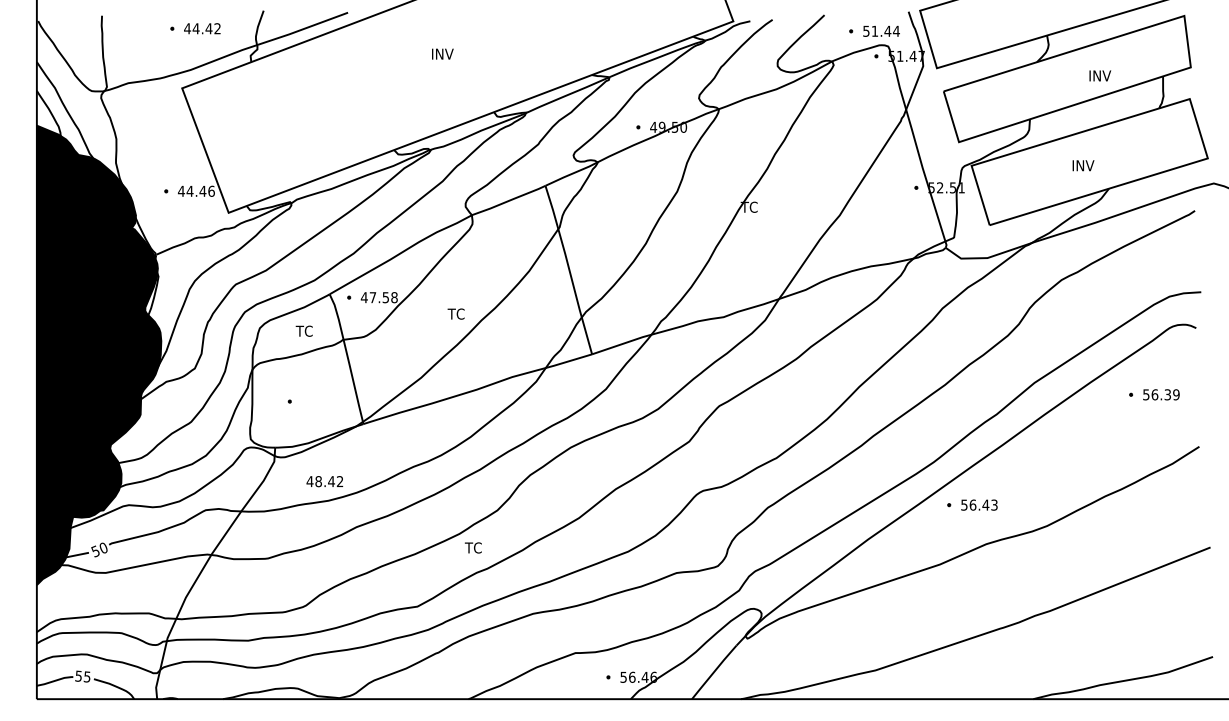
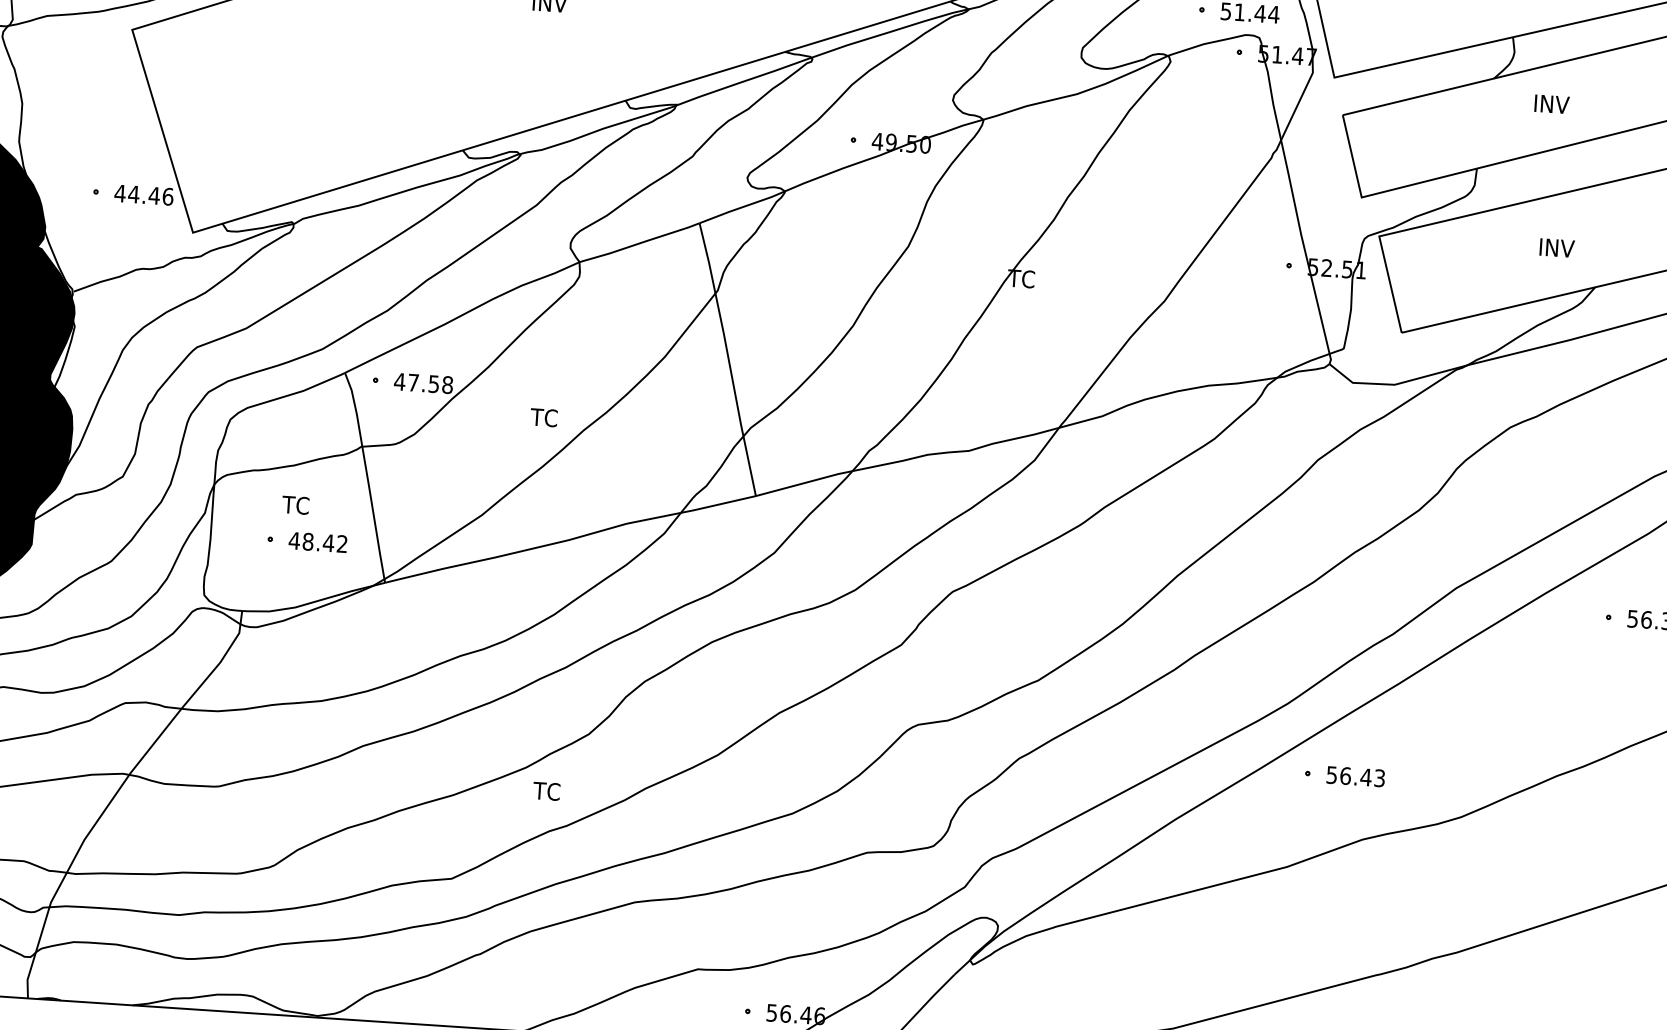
text: (1100, 75) -> (1552, 103), moved
text: (303, 330) -> (294, 504), moved
text: (324, 481) -> (317, 542), moved

